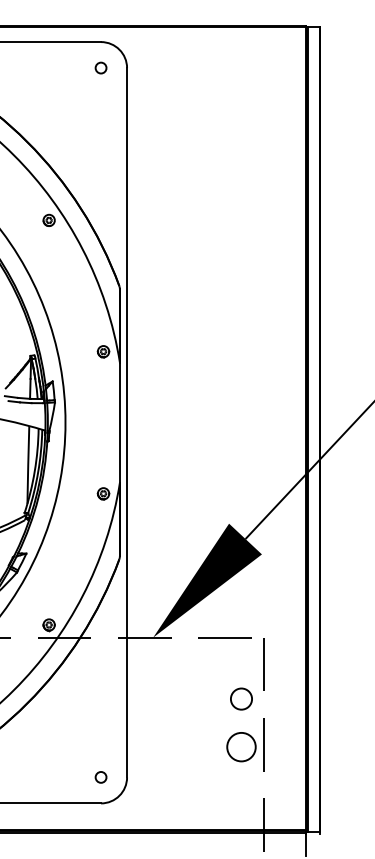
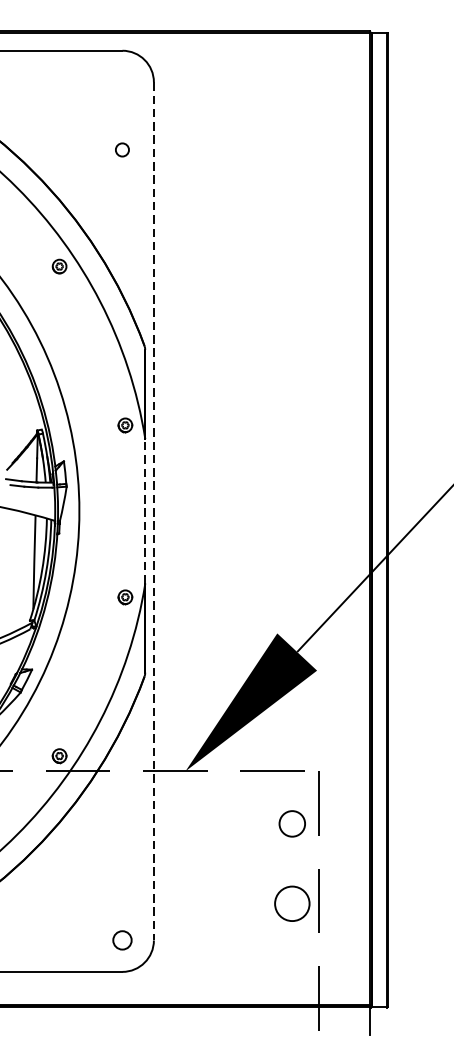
circle: (100, 67) -> (121, 149), moved
line: (119, 422) -> (144, 511), solid -> dashed
line: (127, 422) -> (154, 511), solid -> dashed
circle: (241, 698) -> (292, 823), moved
circle: (100, 777) -> (121, 940), size x1.4

